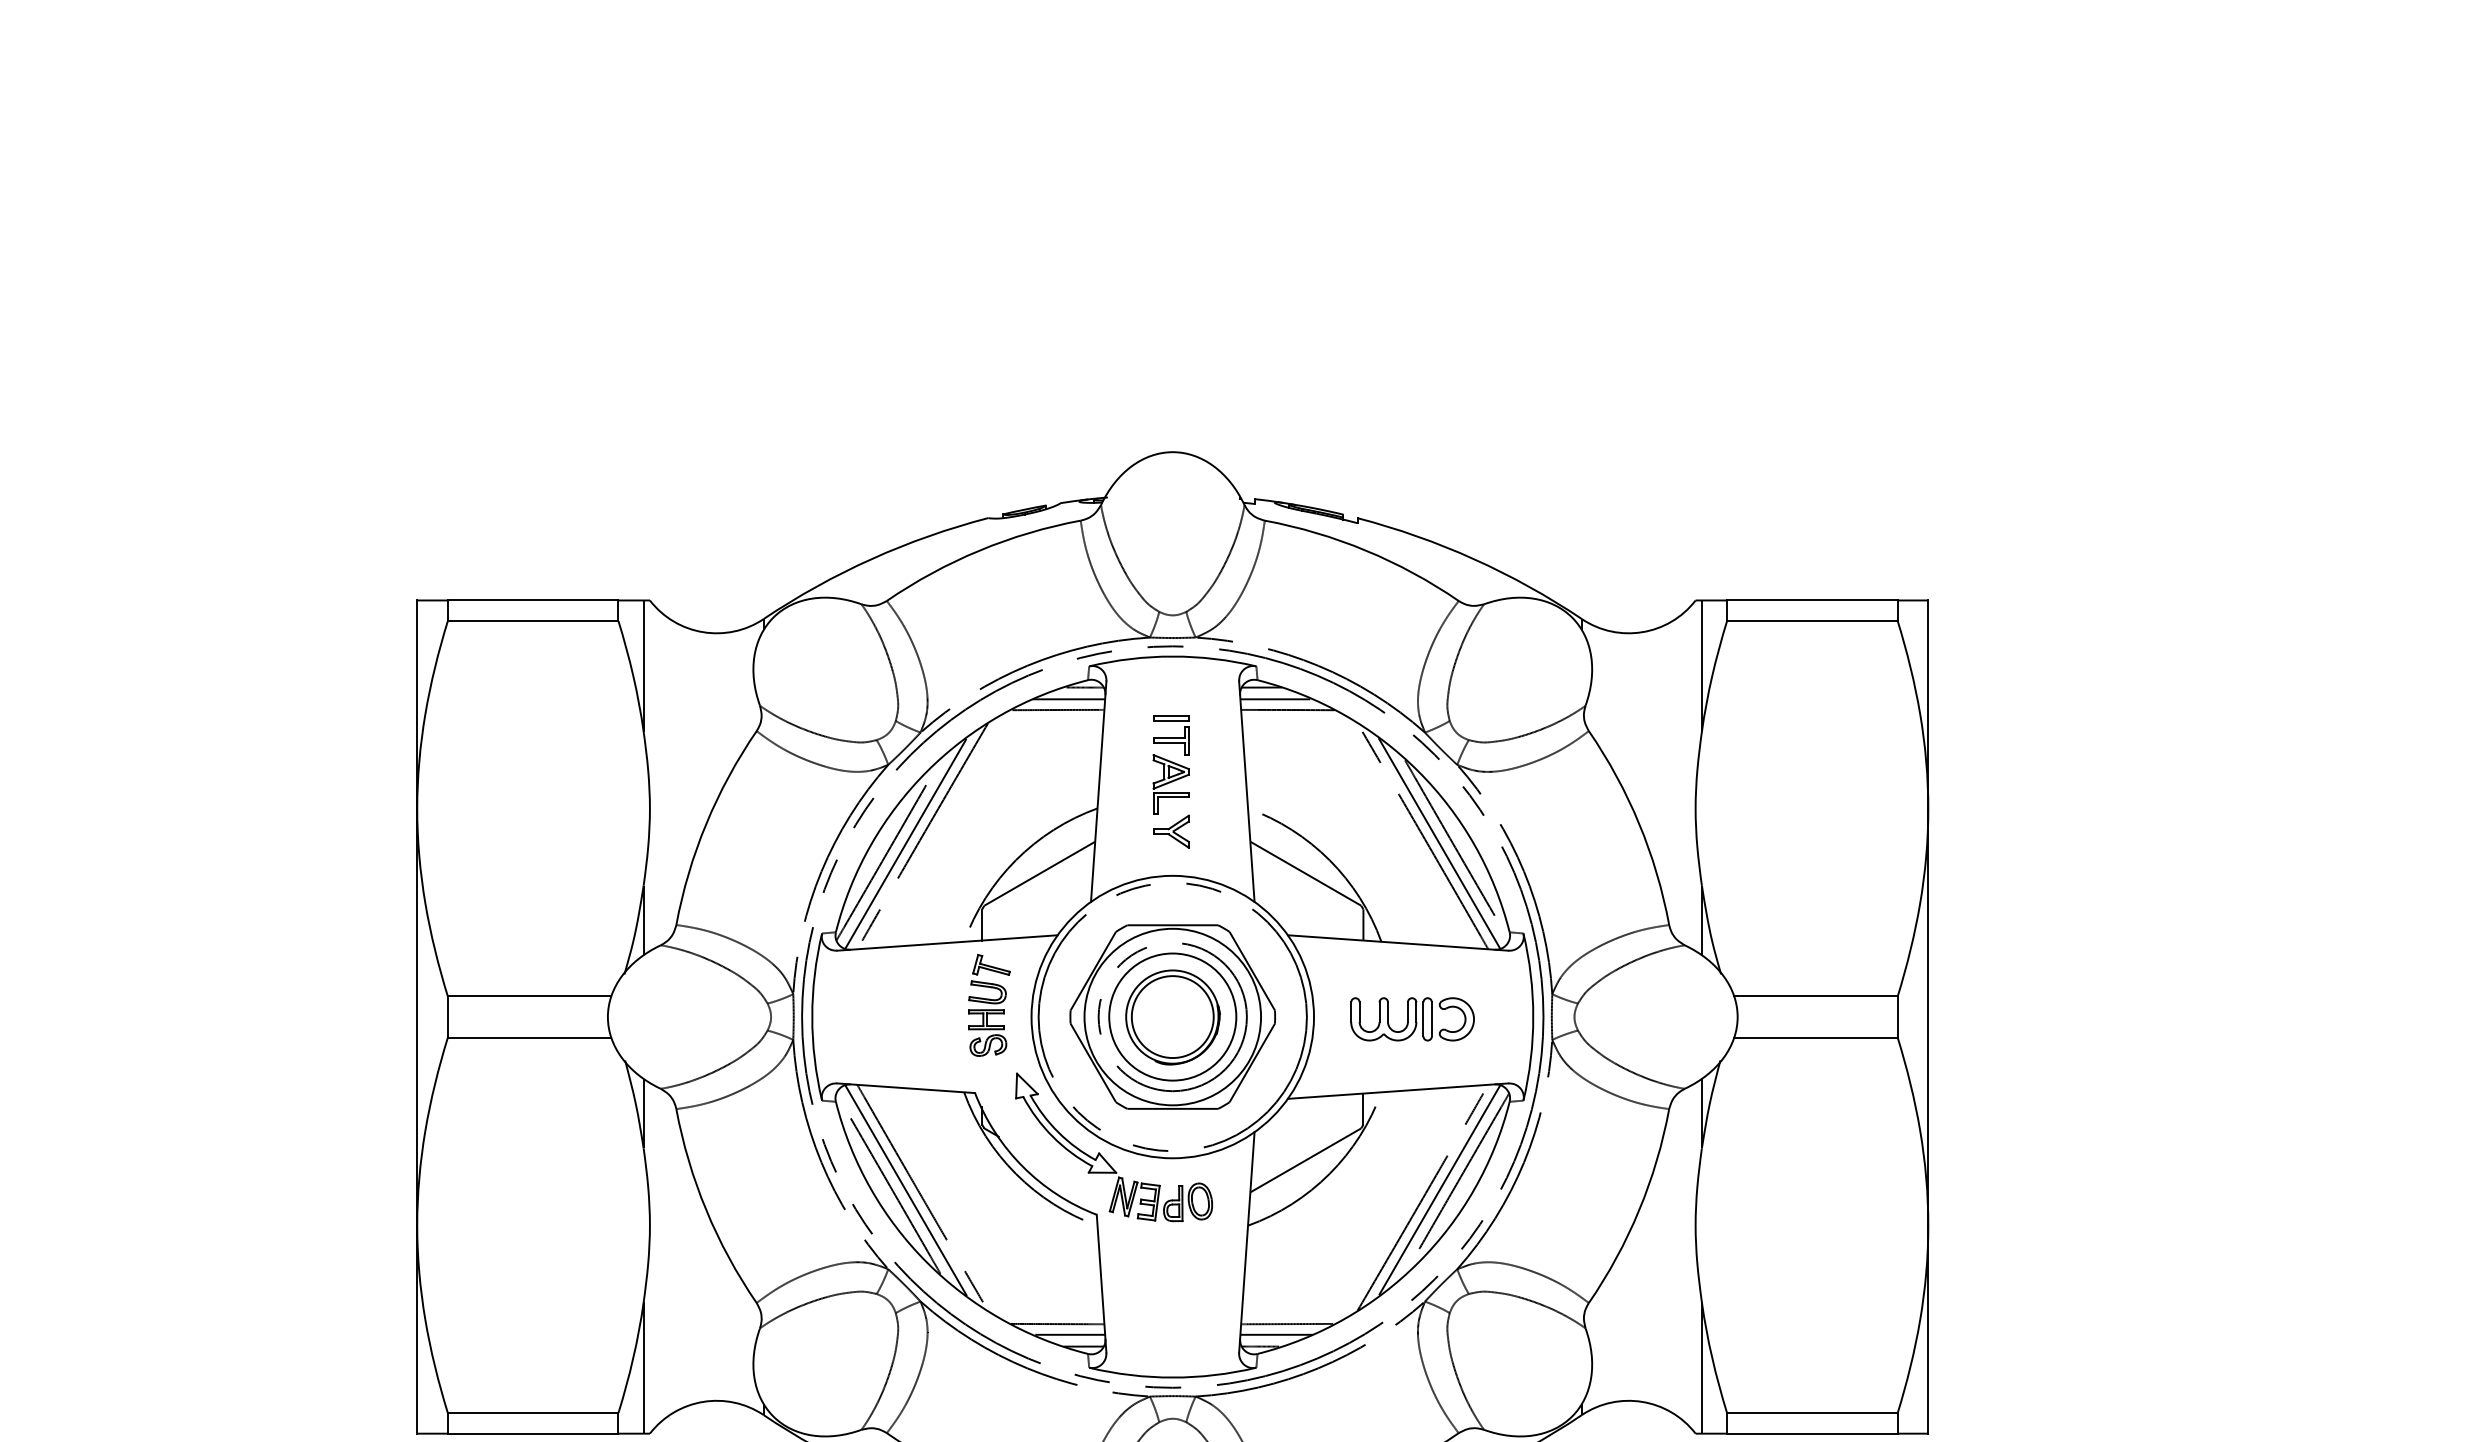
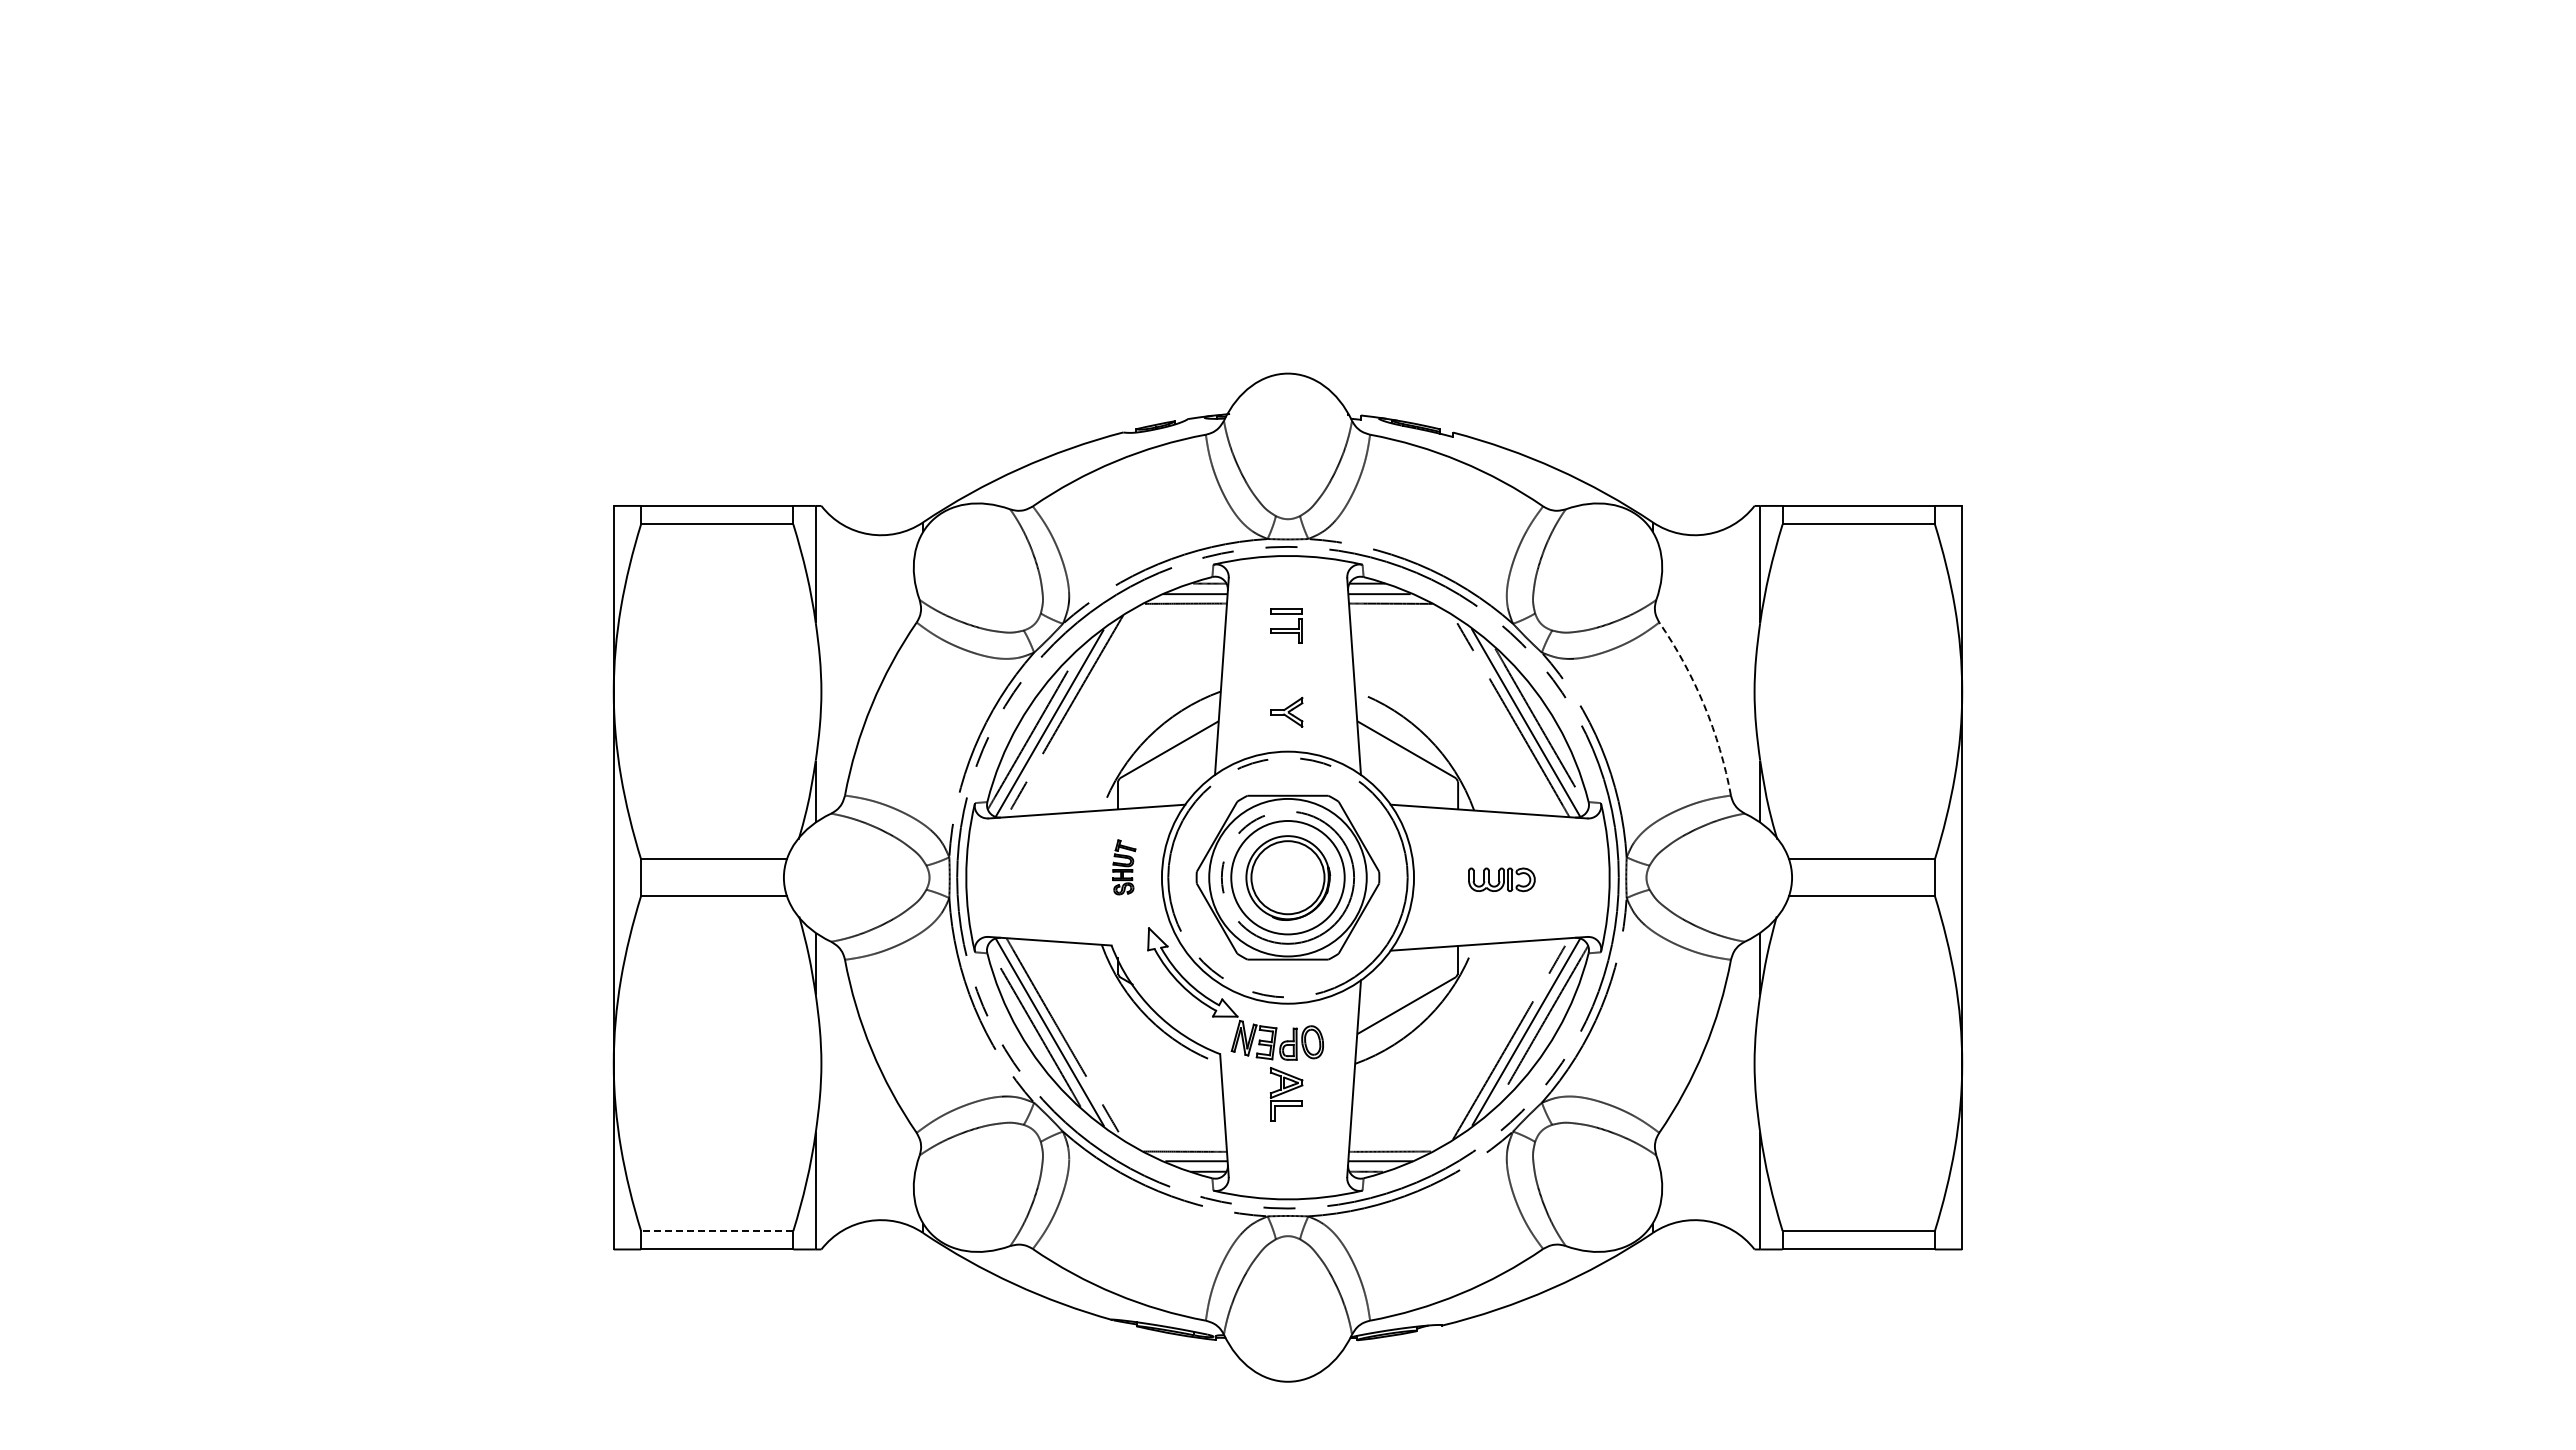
part: (1171, 783) -> (1286, 1093), moved
arc: (1639, 824) -> (1704, 705), solid -> dashed
part: (989, 1005) -> (1124, 867), size x0.6
part: (1412, 1019) -> (1501, 879), size x0.6
line: (532, 1412) -> (716, 1230), solid -> dashed

